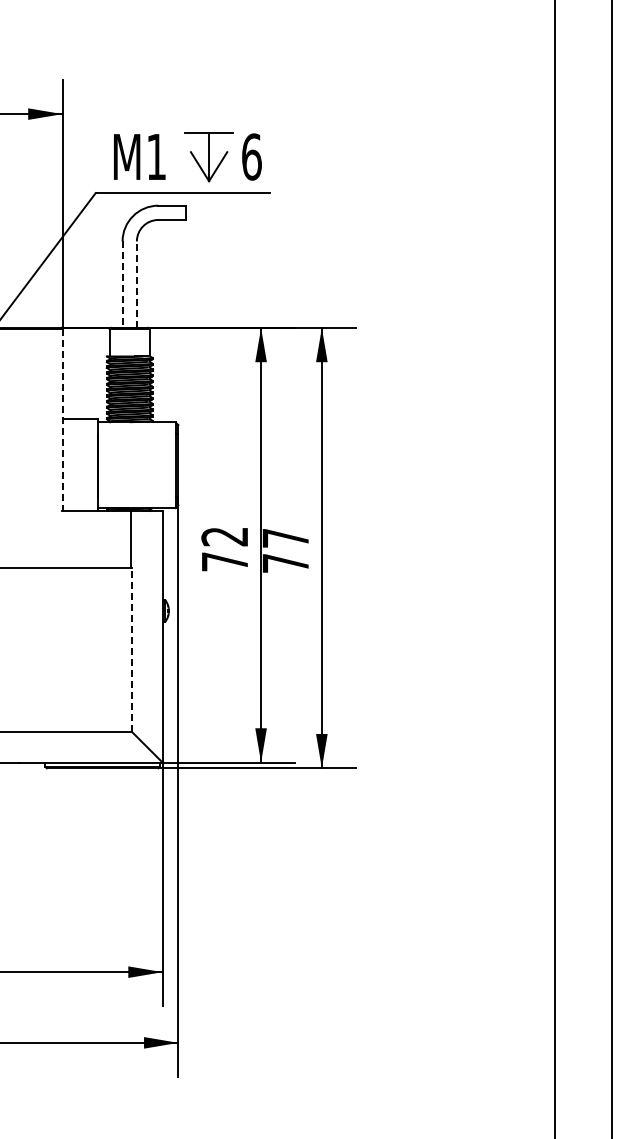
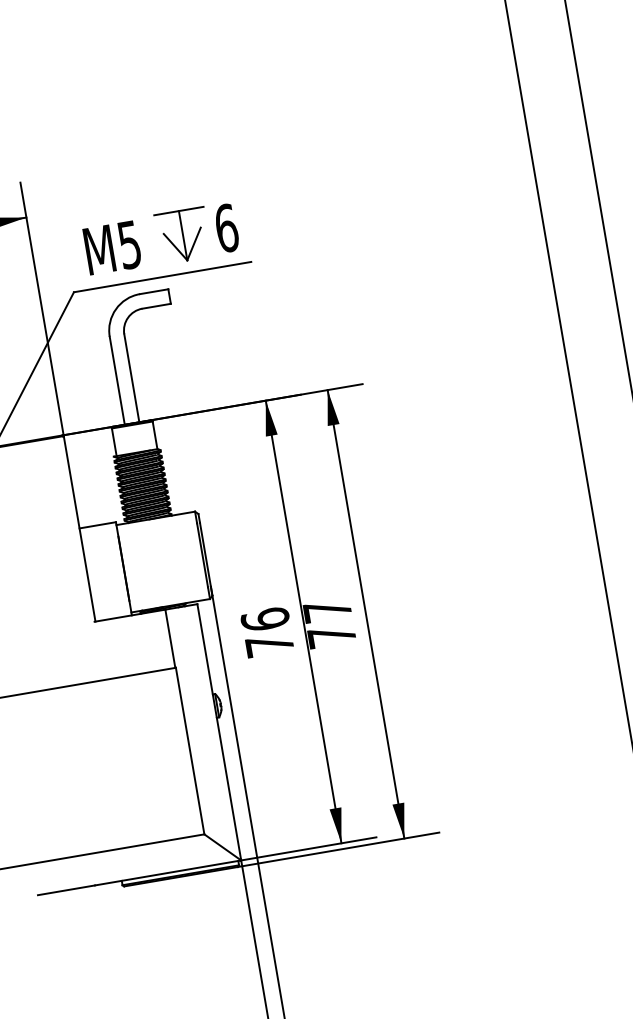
text: (156, 157) -> (129, 245), M1 -> M5
line: (136, 284) -> (131, 378), dashed -> solid
line: (122, 285) -> (117, 381), dashed -> solid
line: (62, 420) -> (79, 529), dashed -> solid
text: (224, 536) -> (264, 619), 72 -> 76
line: (131, 649) -> (189, 750), dashed -> solid

